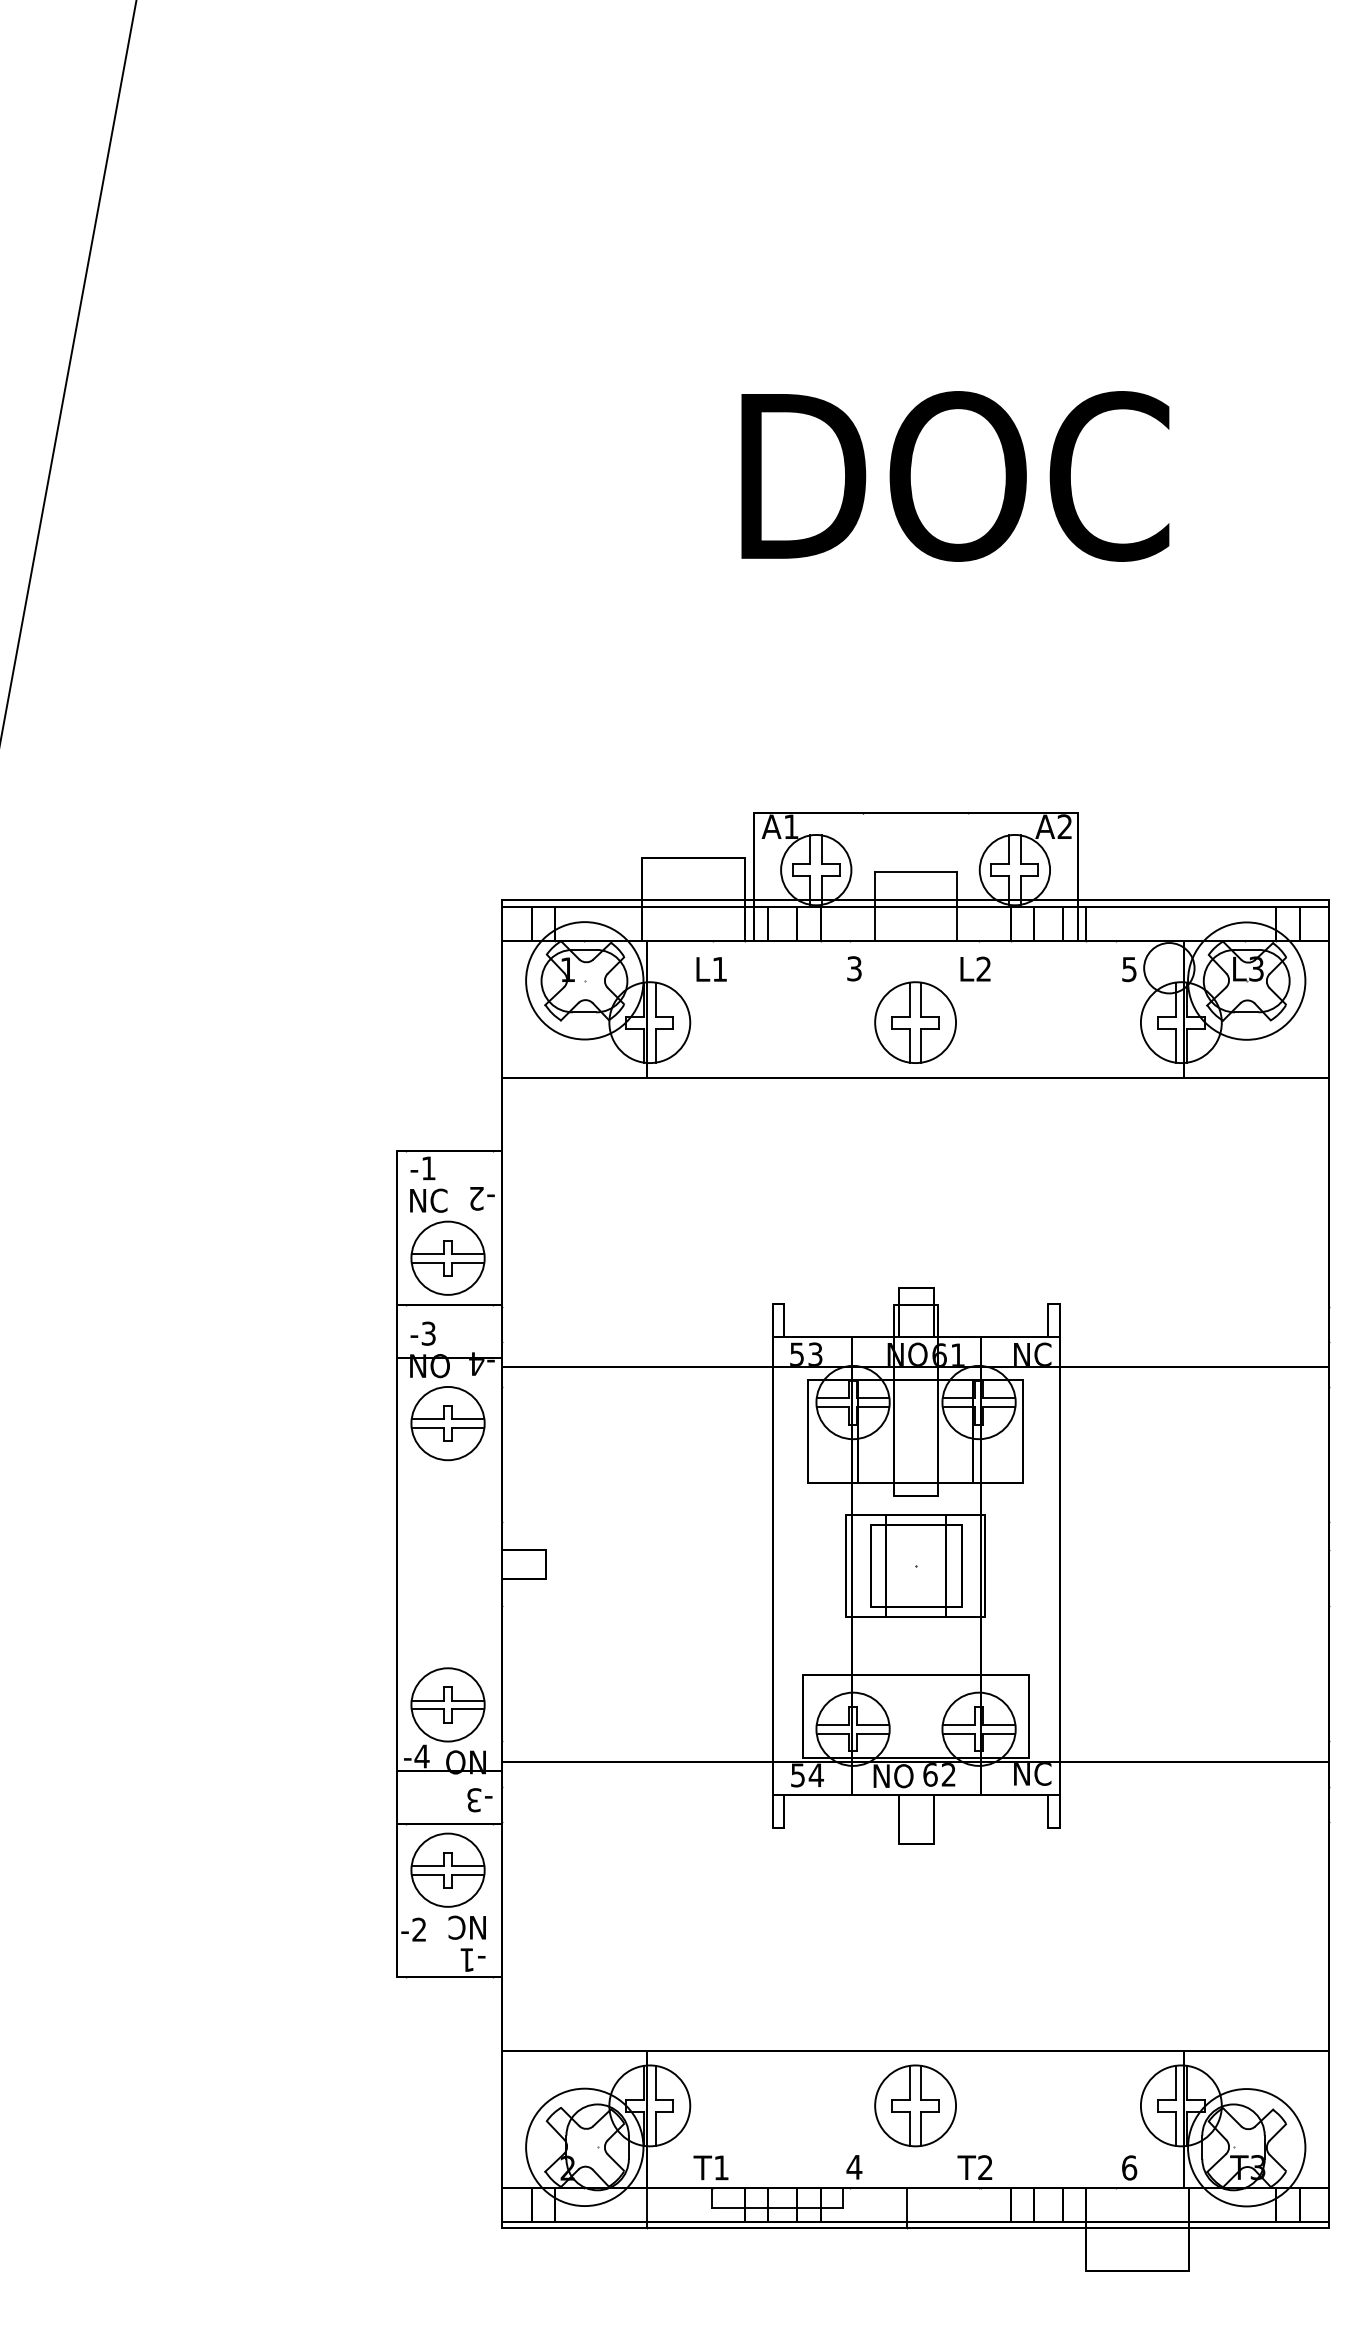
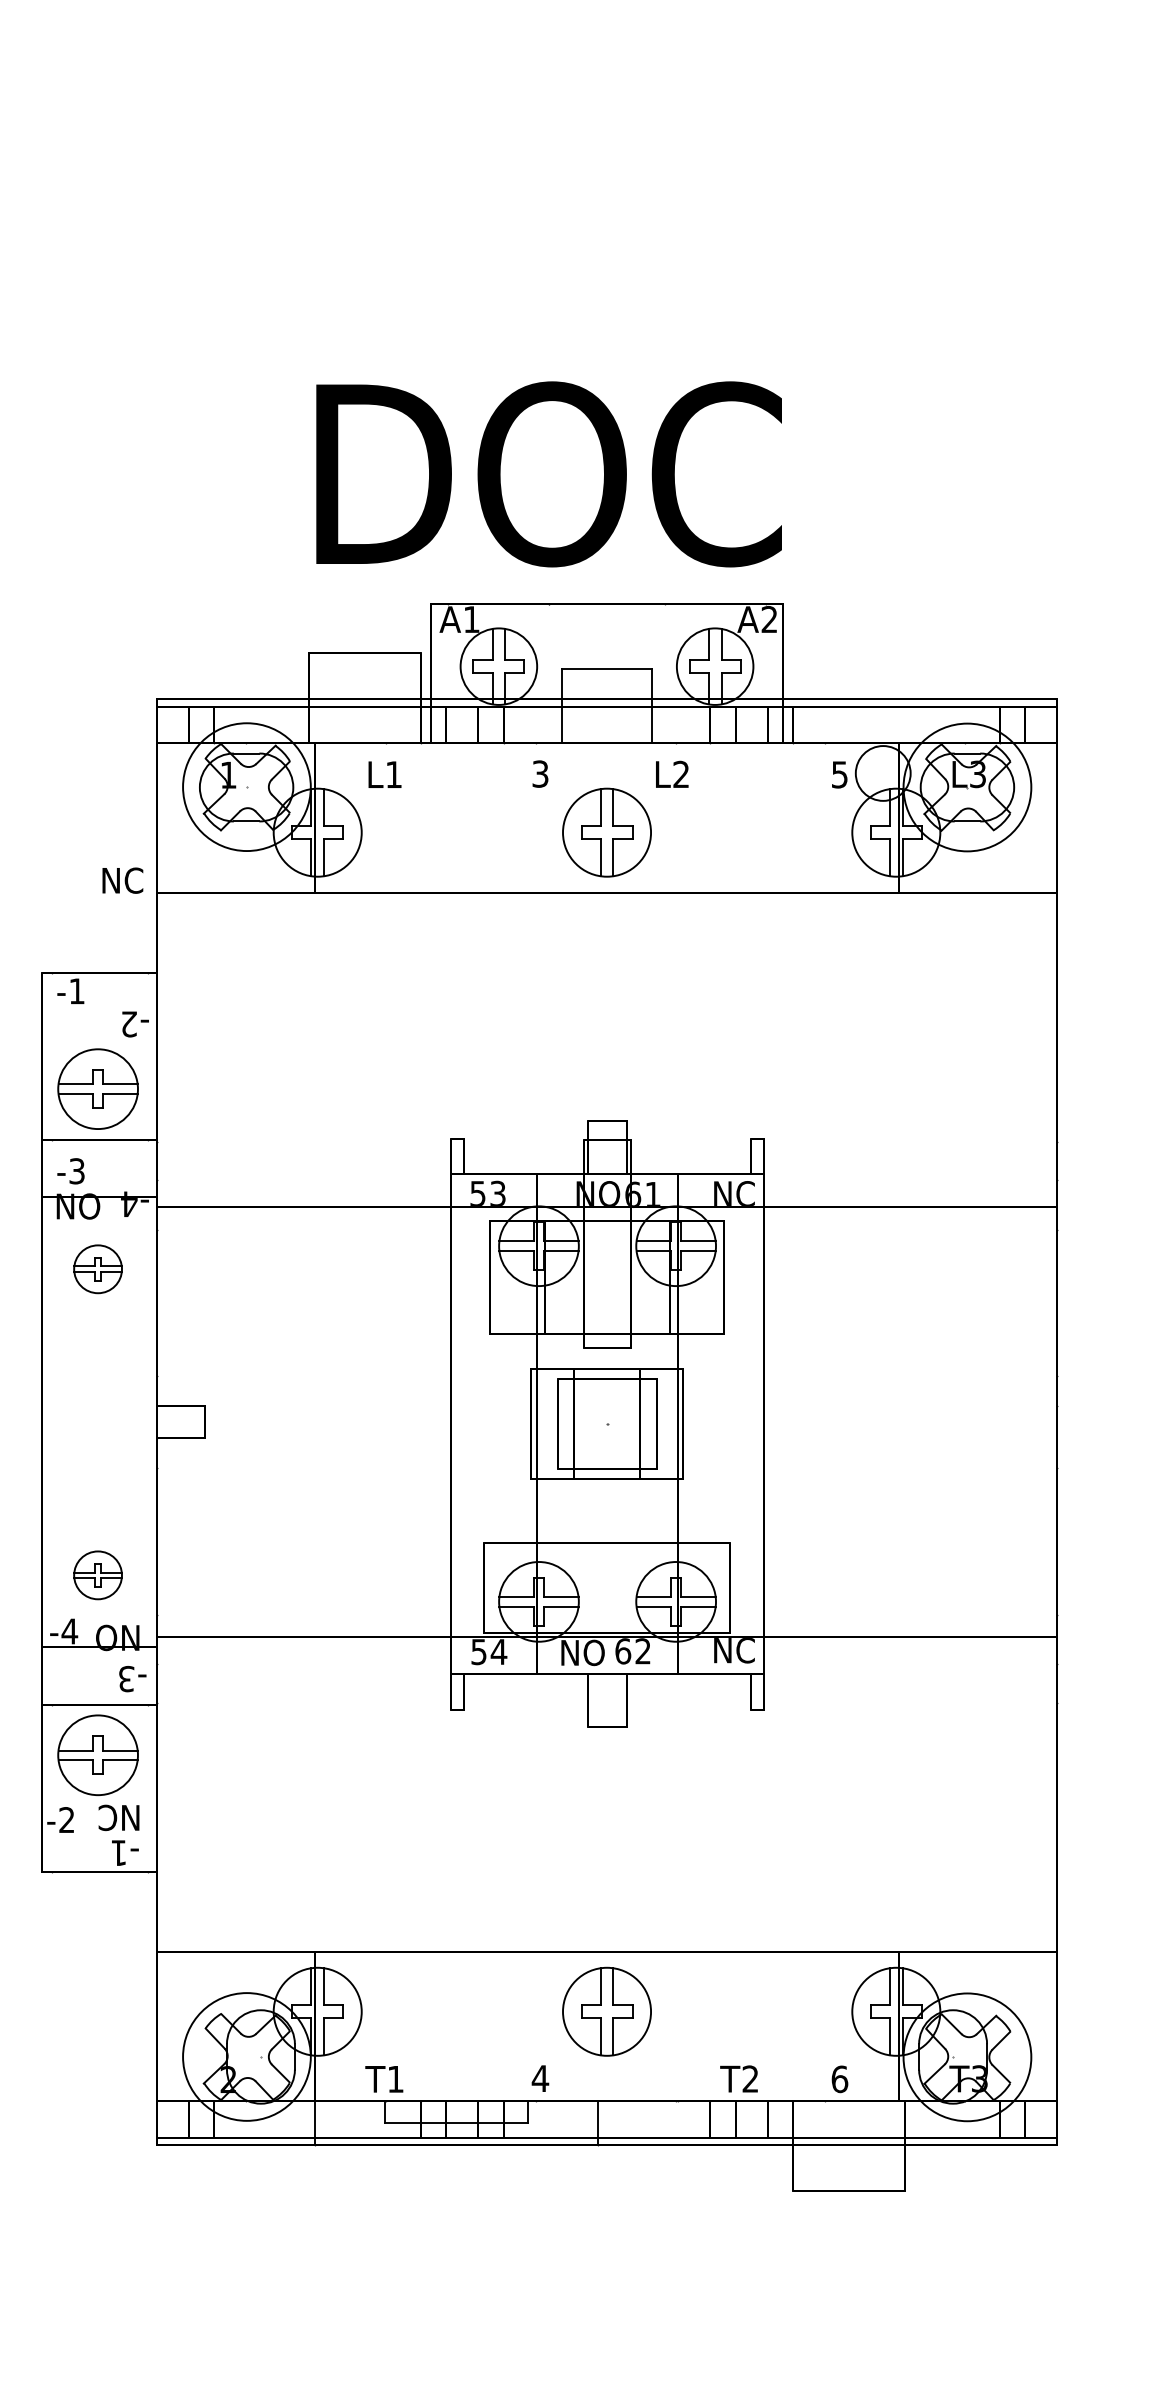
text: (955, 476) -> (549, 474), moved
text: (428, 1200) -> (122, 880), moved
part: (447, 1423) -> (97, 1269), size x0.6
part: (447, 1704) -> (97, 1574), size x0.6
text: (974, 2167) -> (738, 2078), moved

